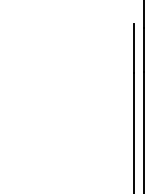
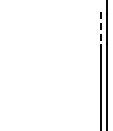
line: (135, 48) -> (101, 28), solid -> dashed

